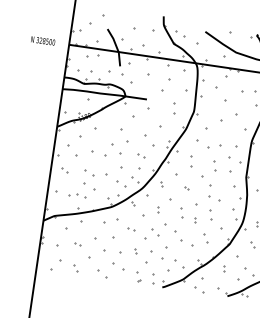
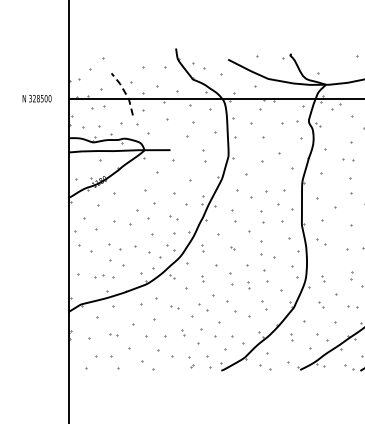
line: (115, 46) -> (124, 92), solid -> dashed
part: (64, 170) -> (84, 248), size x1.6
part: (75, 267) -> (114, 362), size x1.6

